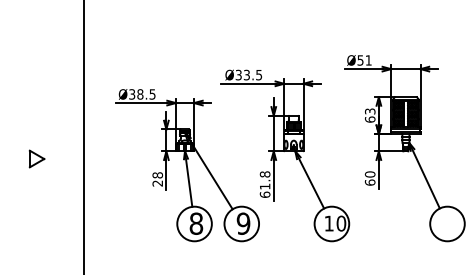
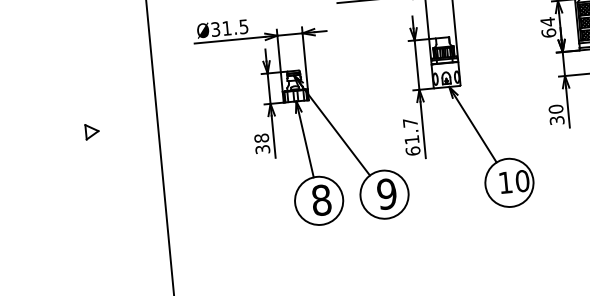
text: (140, 94) -> (227, 28), Ø38.5 -> Ø31.5
text: (370, 111) -> (548, 21), 63 -> 64
part: (36, 159) -> (91, 132), size x0.62
text: (264, 174) -> (409, 123), 61.8 -> 61.7
text: (369, 182) -> (556, 120), 60 -> 30
text: (158, 183) -> (263, 149), 28 -> 38

